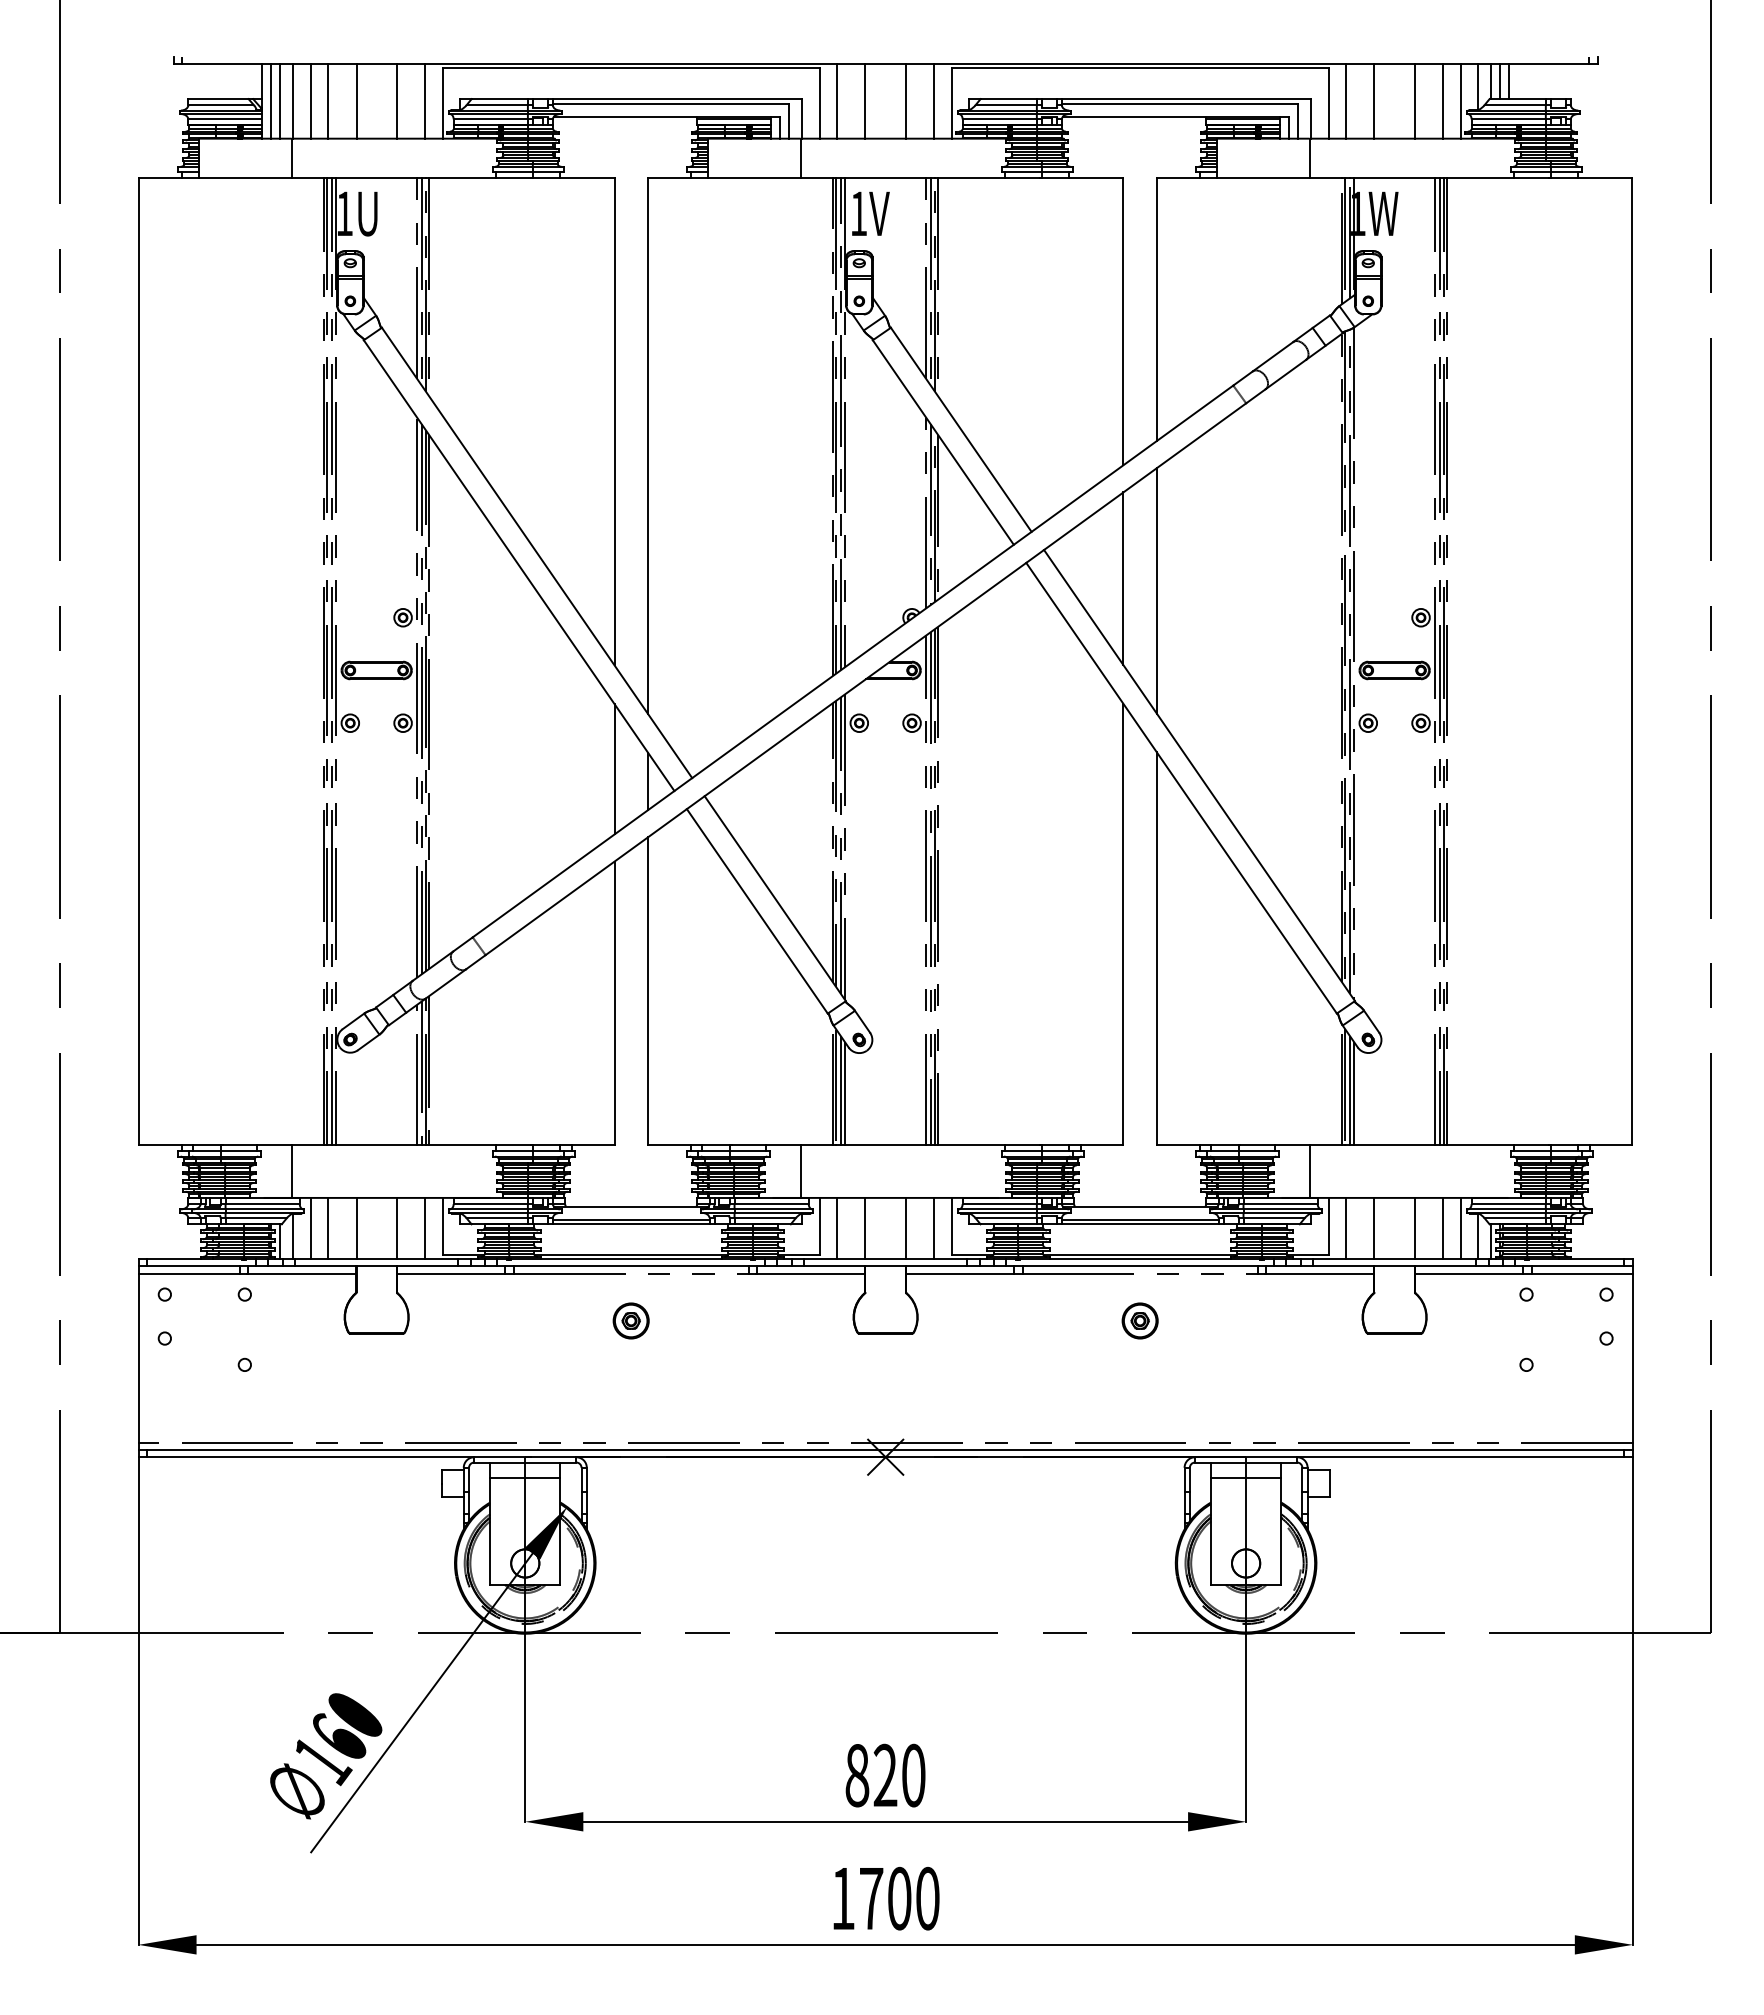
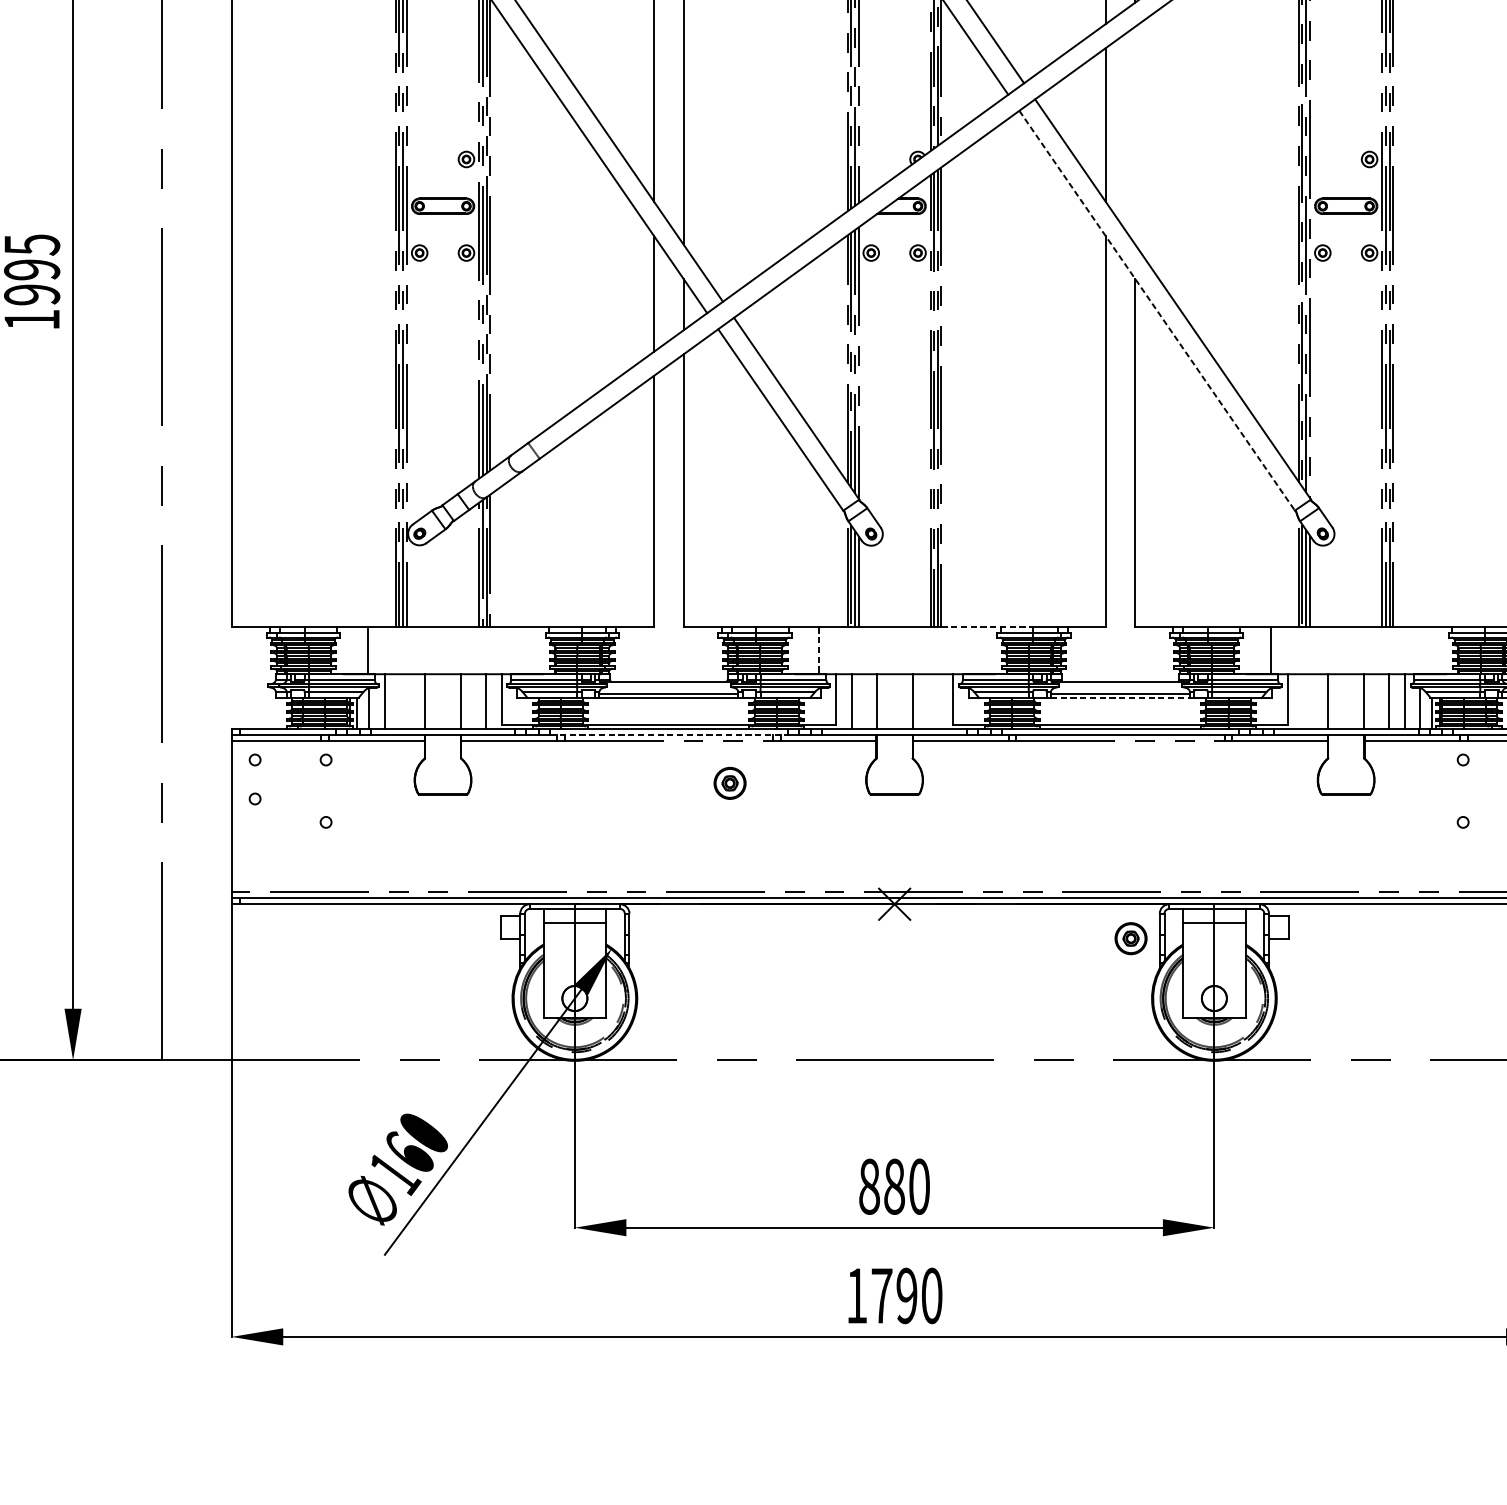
line: (1156, 590) -> (1134, 135), removed
line: (1181, 788) -> (1157, 310), solid -> dashed
line: (989, 1145) -> (986, 627), solid -> dashed
line: (800, 1172) -> (819, 651), solid -> dashed
line: (1140, 1224) -> (1120, 697), solid -> dashed
line: (328, 1228) -> (400, 701), removed
line: (934, 1228) -> (937, 701), removed
line: (1346, 1228) -> (1303, 701), removed
line: (631, 1266) -> (669, 735), solid -> dashed
part: (630, 1320) -> (729, 782), moved
part: (1139, 1320) -> (1130, 938), moved
text: (885, 1775) -> (894, 1186), 820 -> 880
text: (899, 1898) -> (906, 1295), 1700 -> 1790

